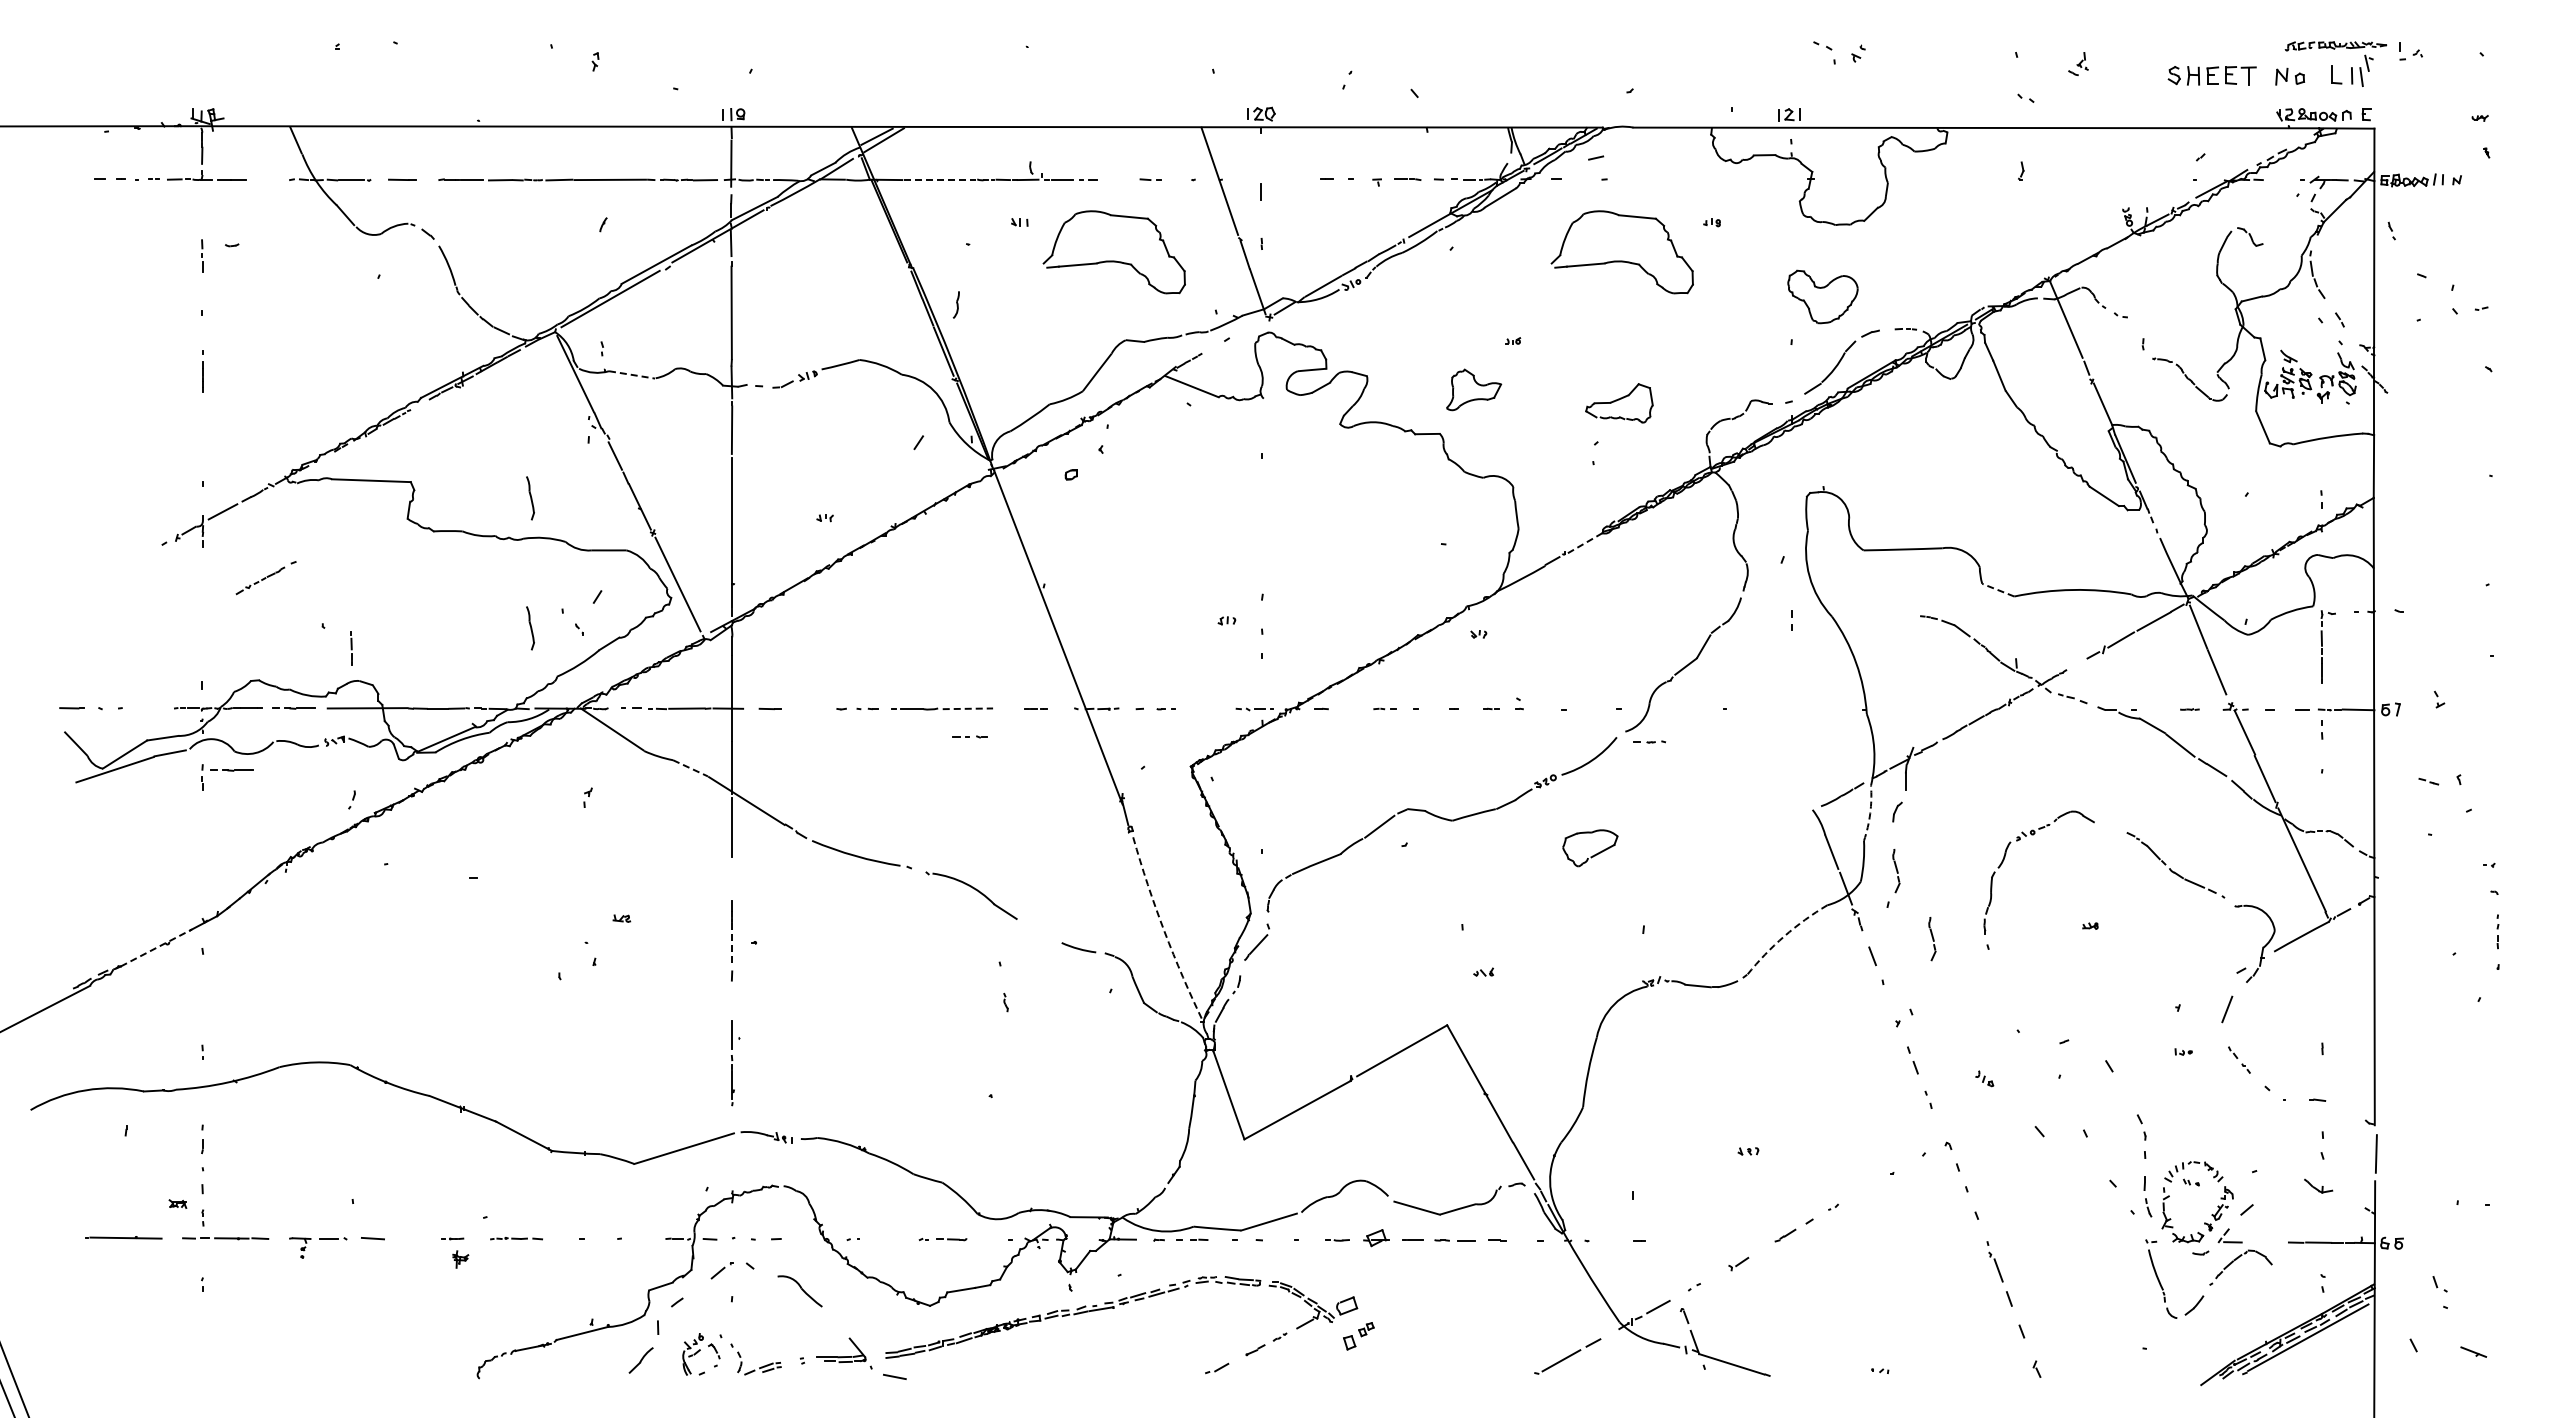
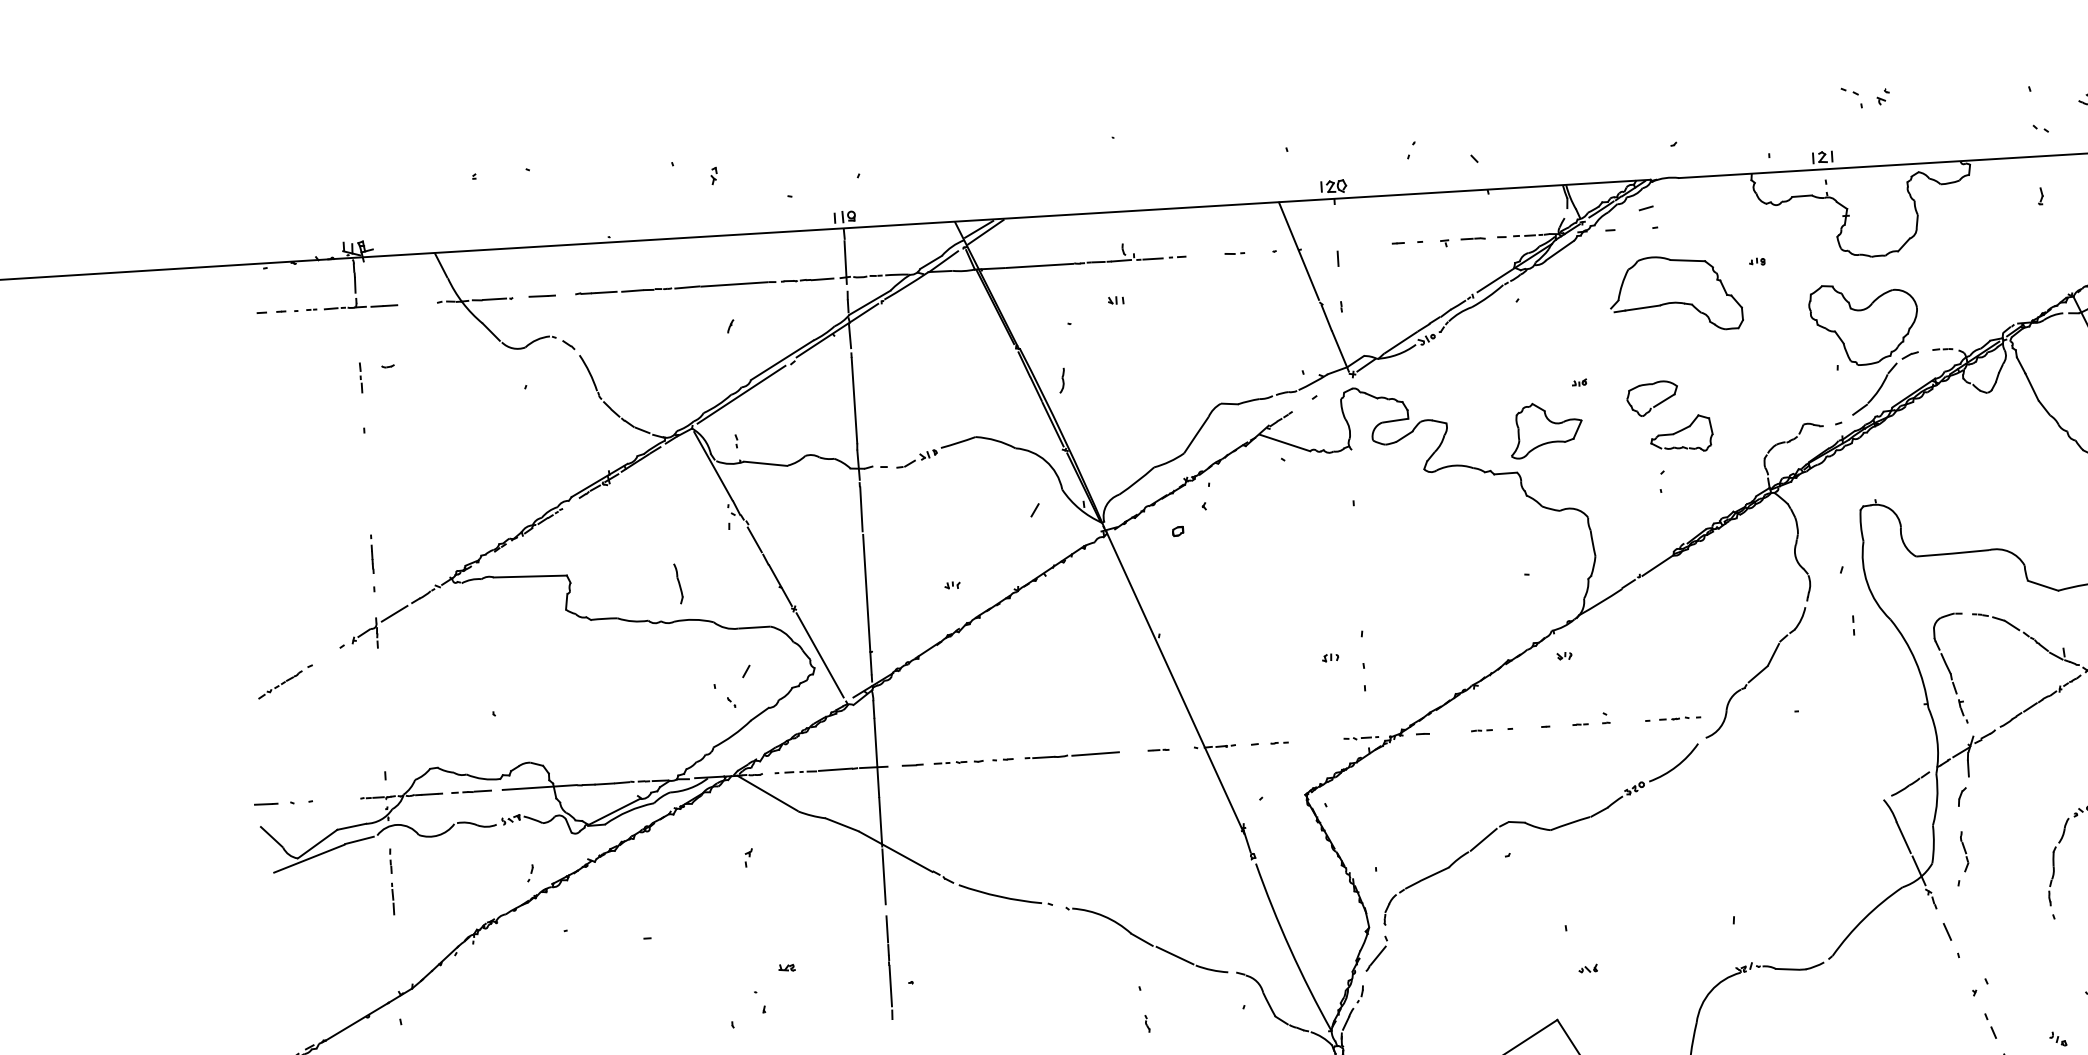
line: (940, 180) -> (1040, 266), dashed -> solid
part: (1113, 260) -> (1205, 330), removed
part: (1822, 296) -> (1863, 323), size x1.67
line: (202, 371) -> (371, 554), moved
line: (632, 375) -> (766, 464), dashed -> solid
part: (1473, 389) -> (1545, 429), size x1.43
line: (1585, 543) -> (1658, 565), dashed -> solid
part: (265, 578) -> (284, 682), moved
line: (1997, 590) -> (2042, 586), dashed -> solid
part: (530, 628) -> (686, 704), removed
line: (351, 648) -> (393, 898), moved
part: (1893, 673) -> (1950, 668), added
line: (968, 708) -> (1096, 753), dashed -> solid
part: (969, 736) -> (949, 762), moved
part: (1649, 741) -> (1674, 718), moved
line: (690, 768) -> (842, 824), dashed -> solid
line: (231, 770) -> (417, 852), removed
arc: (1870, 813) -> (1937, 799), dashed -> solid
part: (1594, 854) -> (1656, 404), moved
line: (732, 883) -> (887, 929), added
line: (1039, 930) -> (1174, 955), added
arc: (1164, 931) -> (1290, 949), dashed -> solid
arc: (1784, 936) -> (1864, 918), dashed -> solid
part: (1932, 939) -> (2001, 912), removed
line: (732, 945) -> (891, 986), dashed -> solid
line: (155, 948) -> (356, 1021), dashed -> solid

